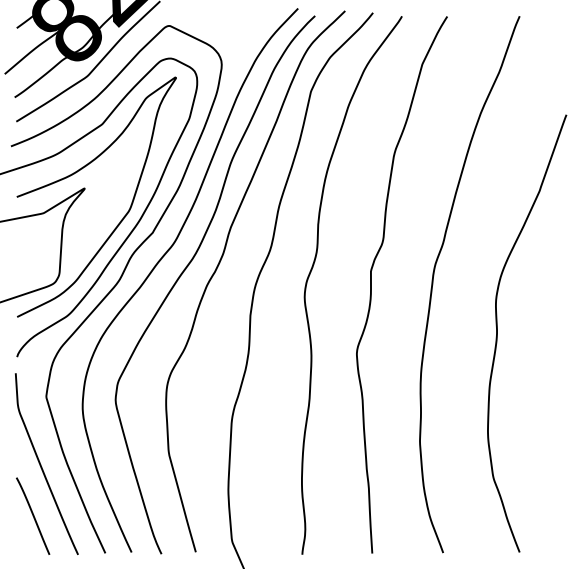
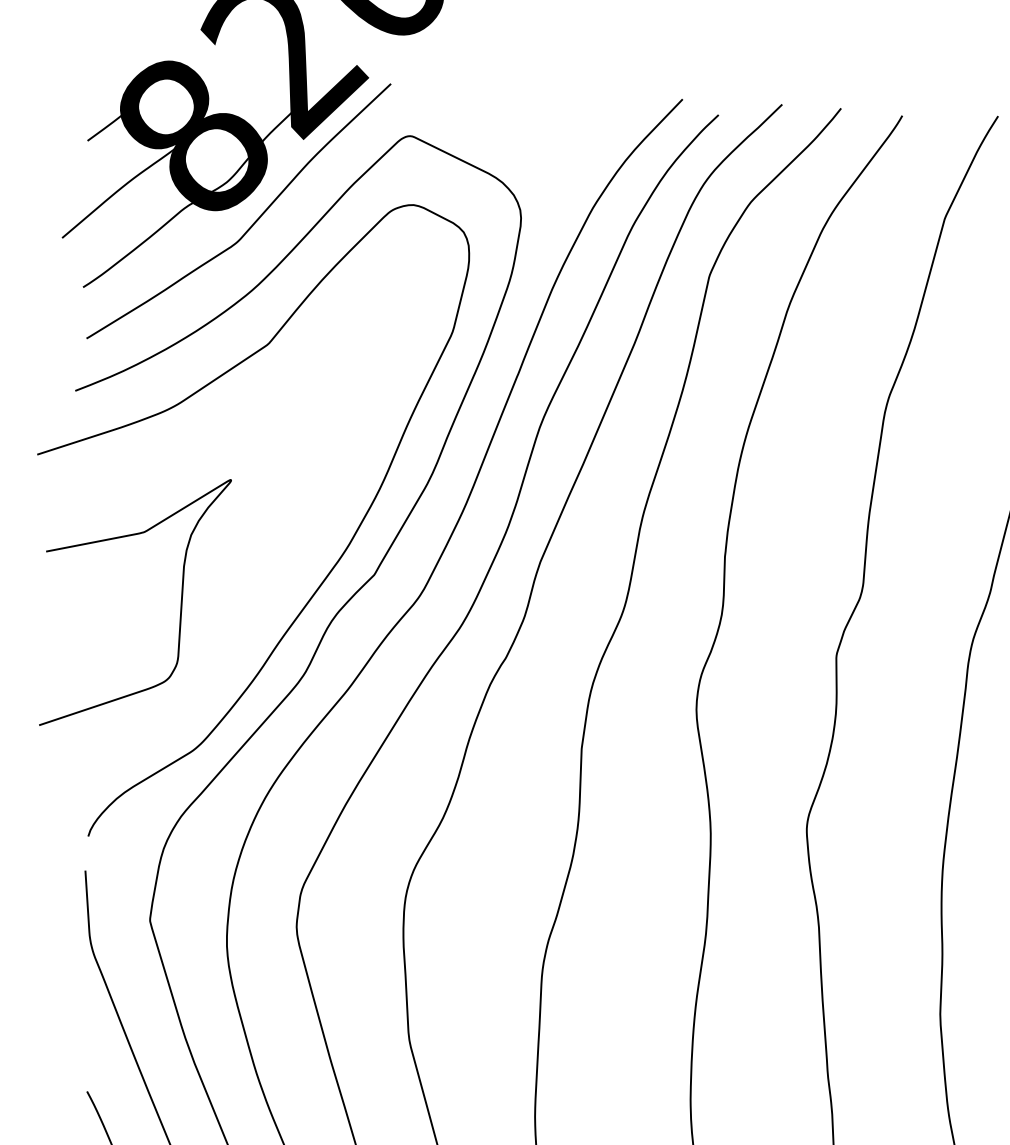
curve: (79, 171) -> (220, 443), removed

